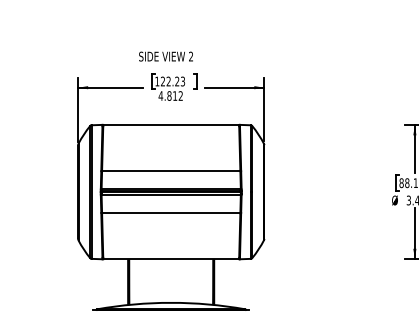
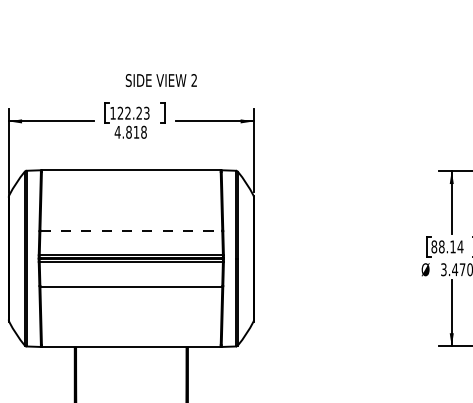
text: (165, 56) -> (160, 80), moved
text: (180, 95) -> (143, 131), 4.812 -> 4.818
line: (171, 170) -> (131, 230), solid -> dashed

